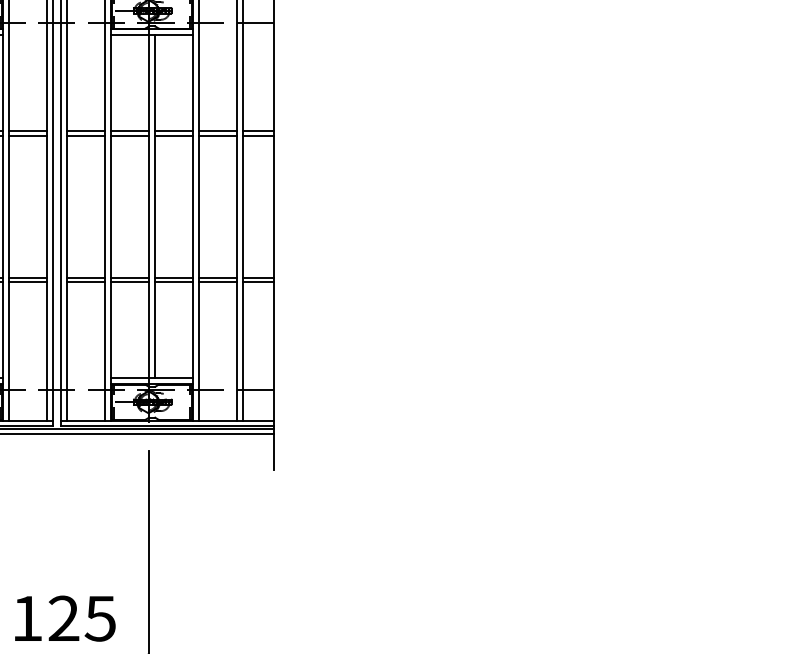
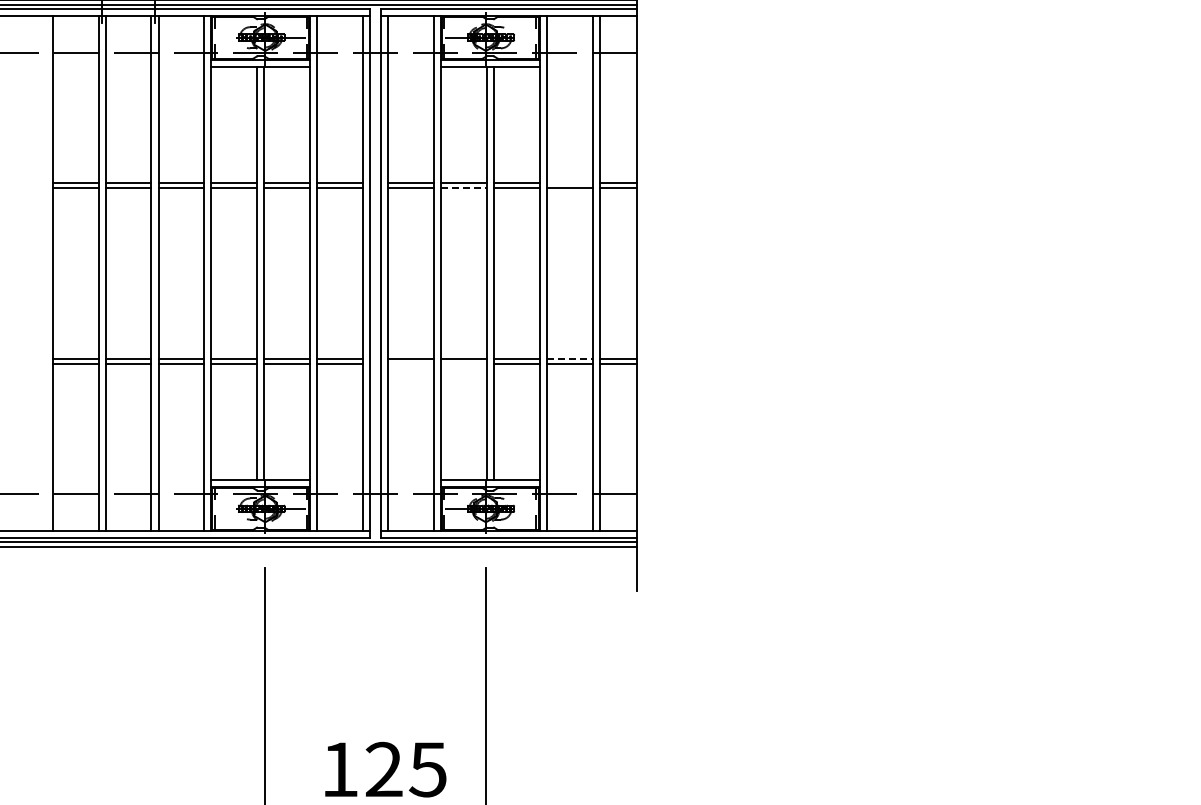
line: (217, 131) -> (569, 182), removed
line: (129, 135) -> (463, 187), solid -> dashed
line: (217, 278) -> (569, 359), solid -> dashed
line: (85, 282) -> (410, 364), removed
line: (129, 282) -> (463, 364), removed

